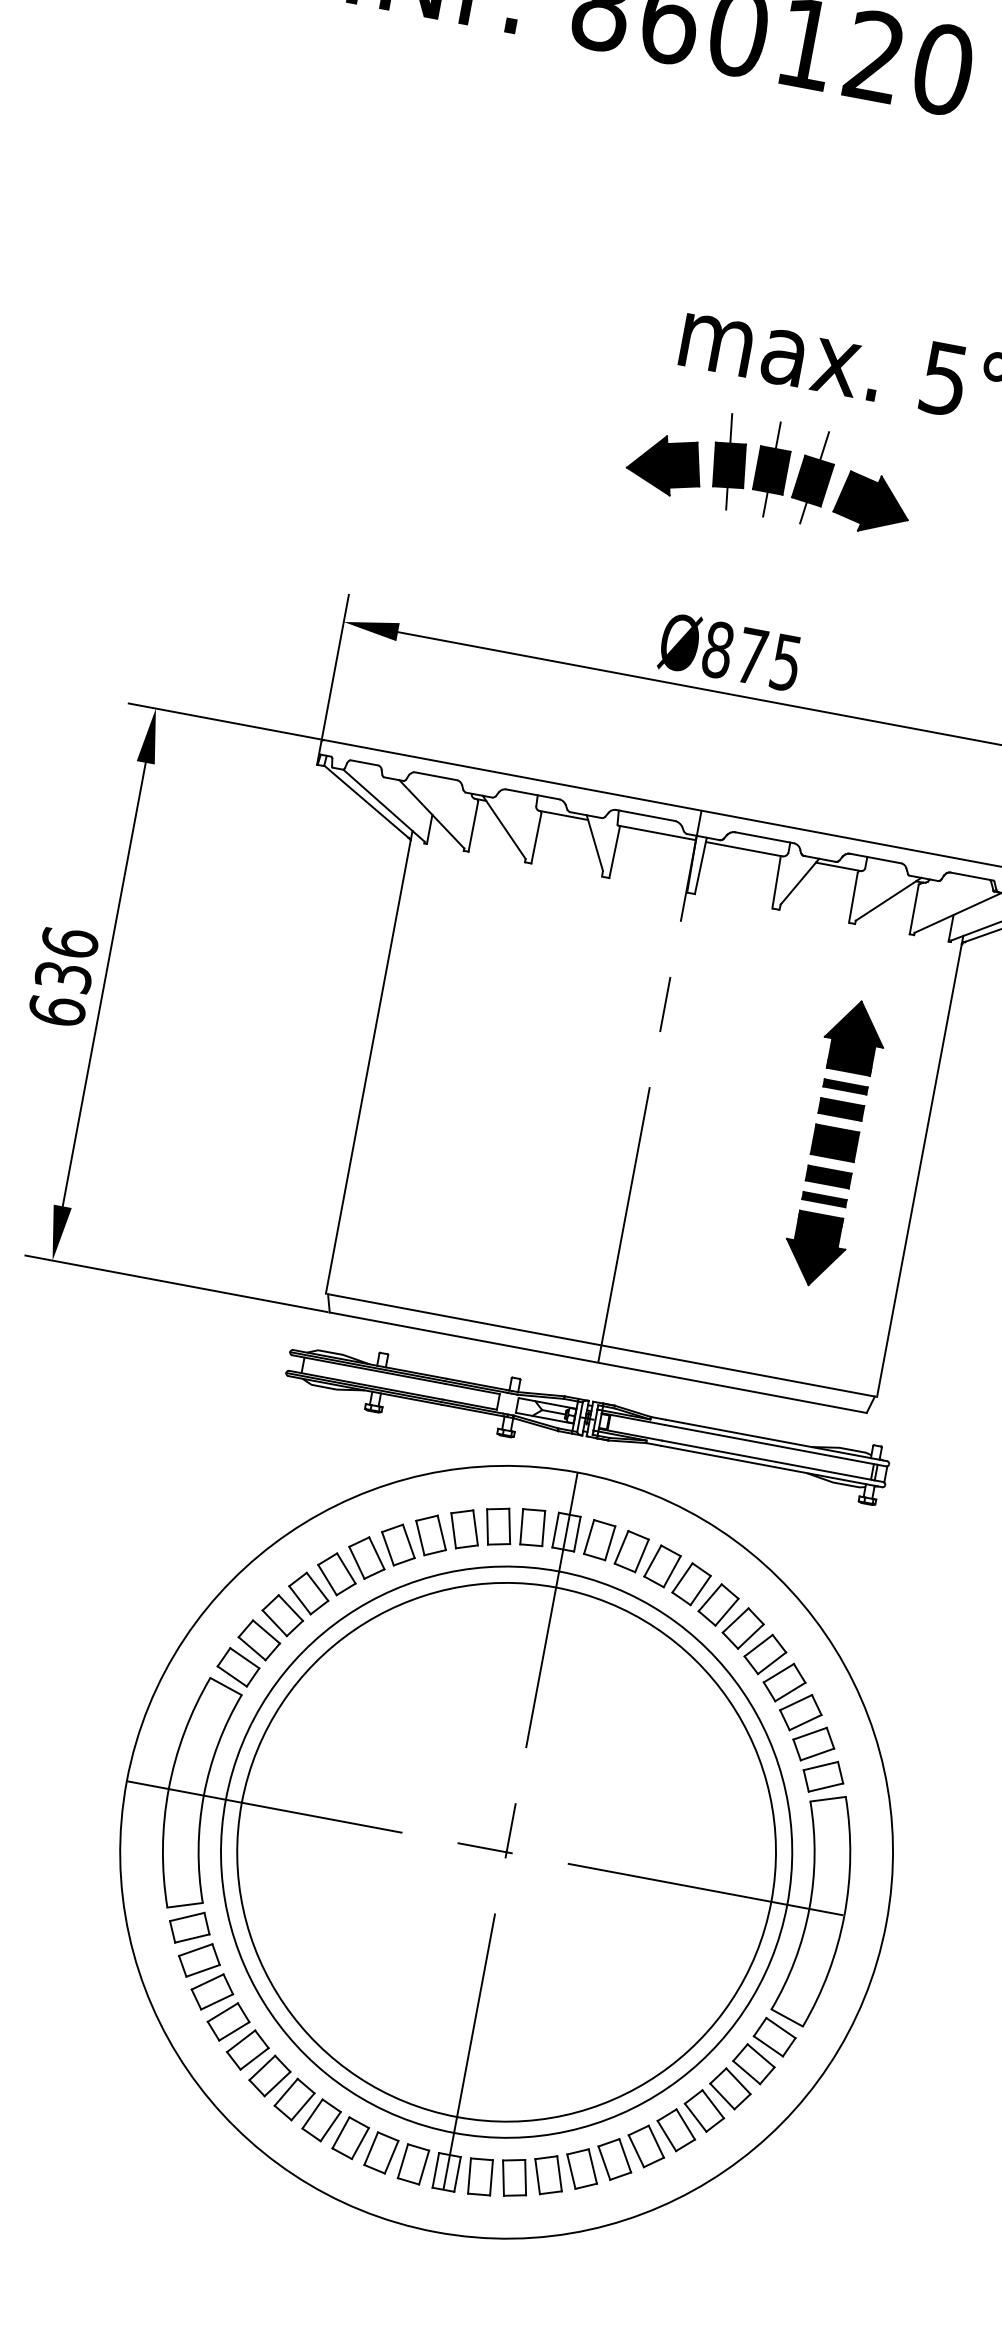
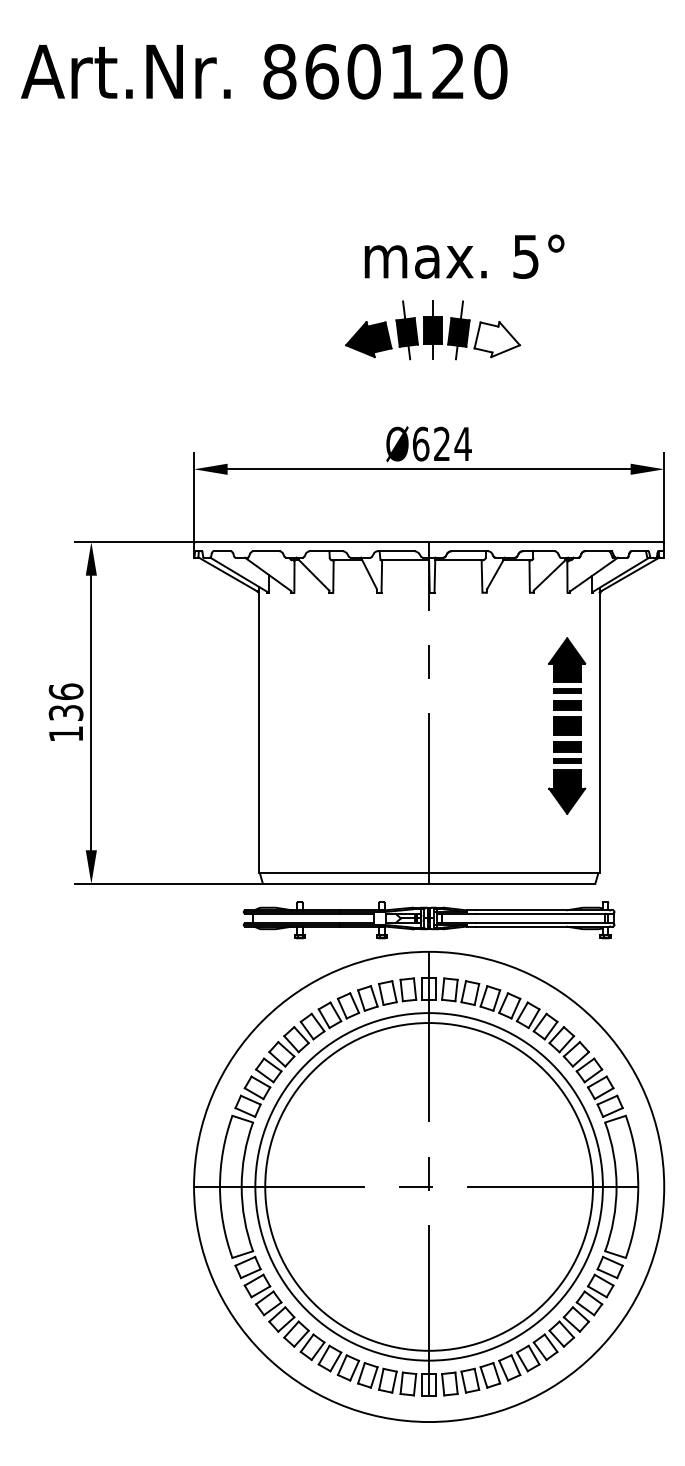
fill: (871, 503) -> (496, 339), removed
text: (751, 655) -> (441, 443), Ø875 -> Ø624
text: (56, 1009) -> (65, 733), 636 -> 136
part: (835, 1142) -> (567, 725), moved

